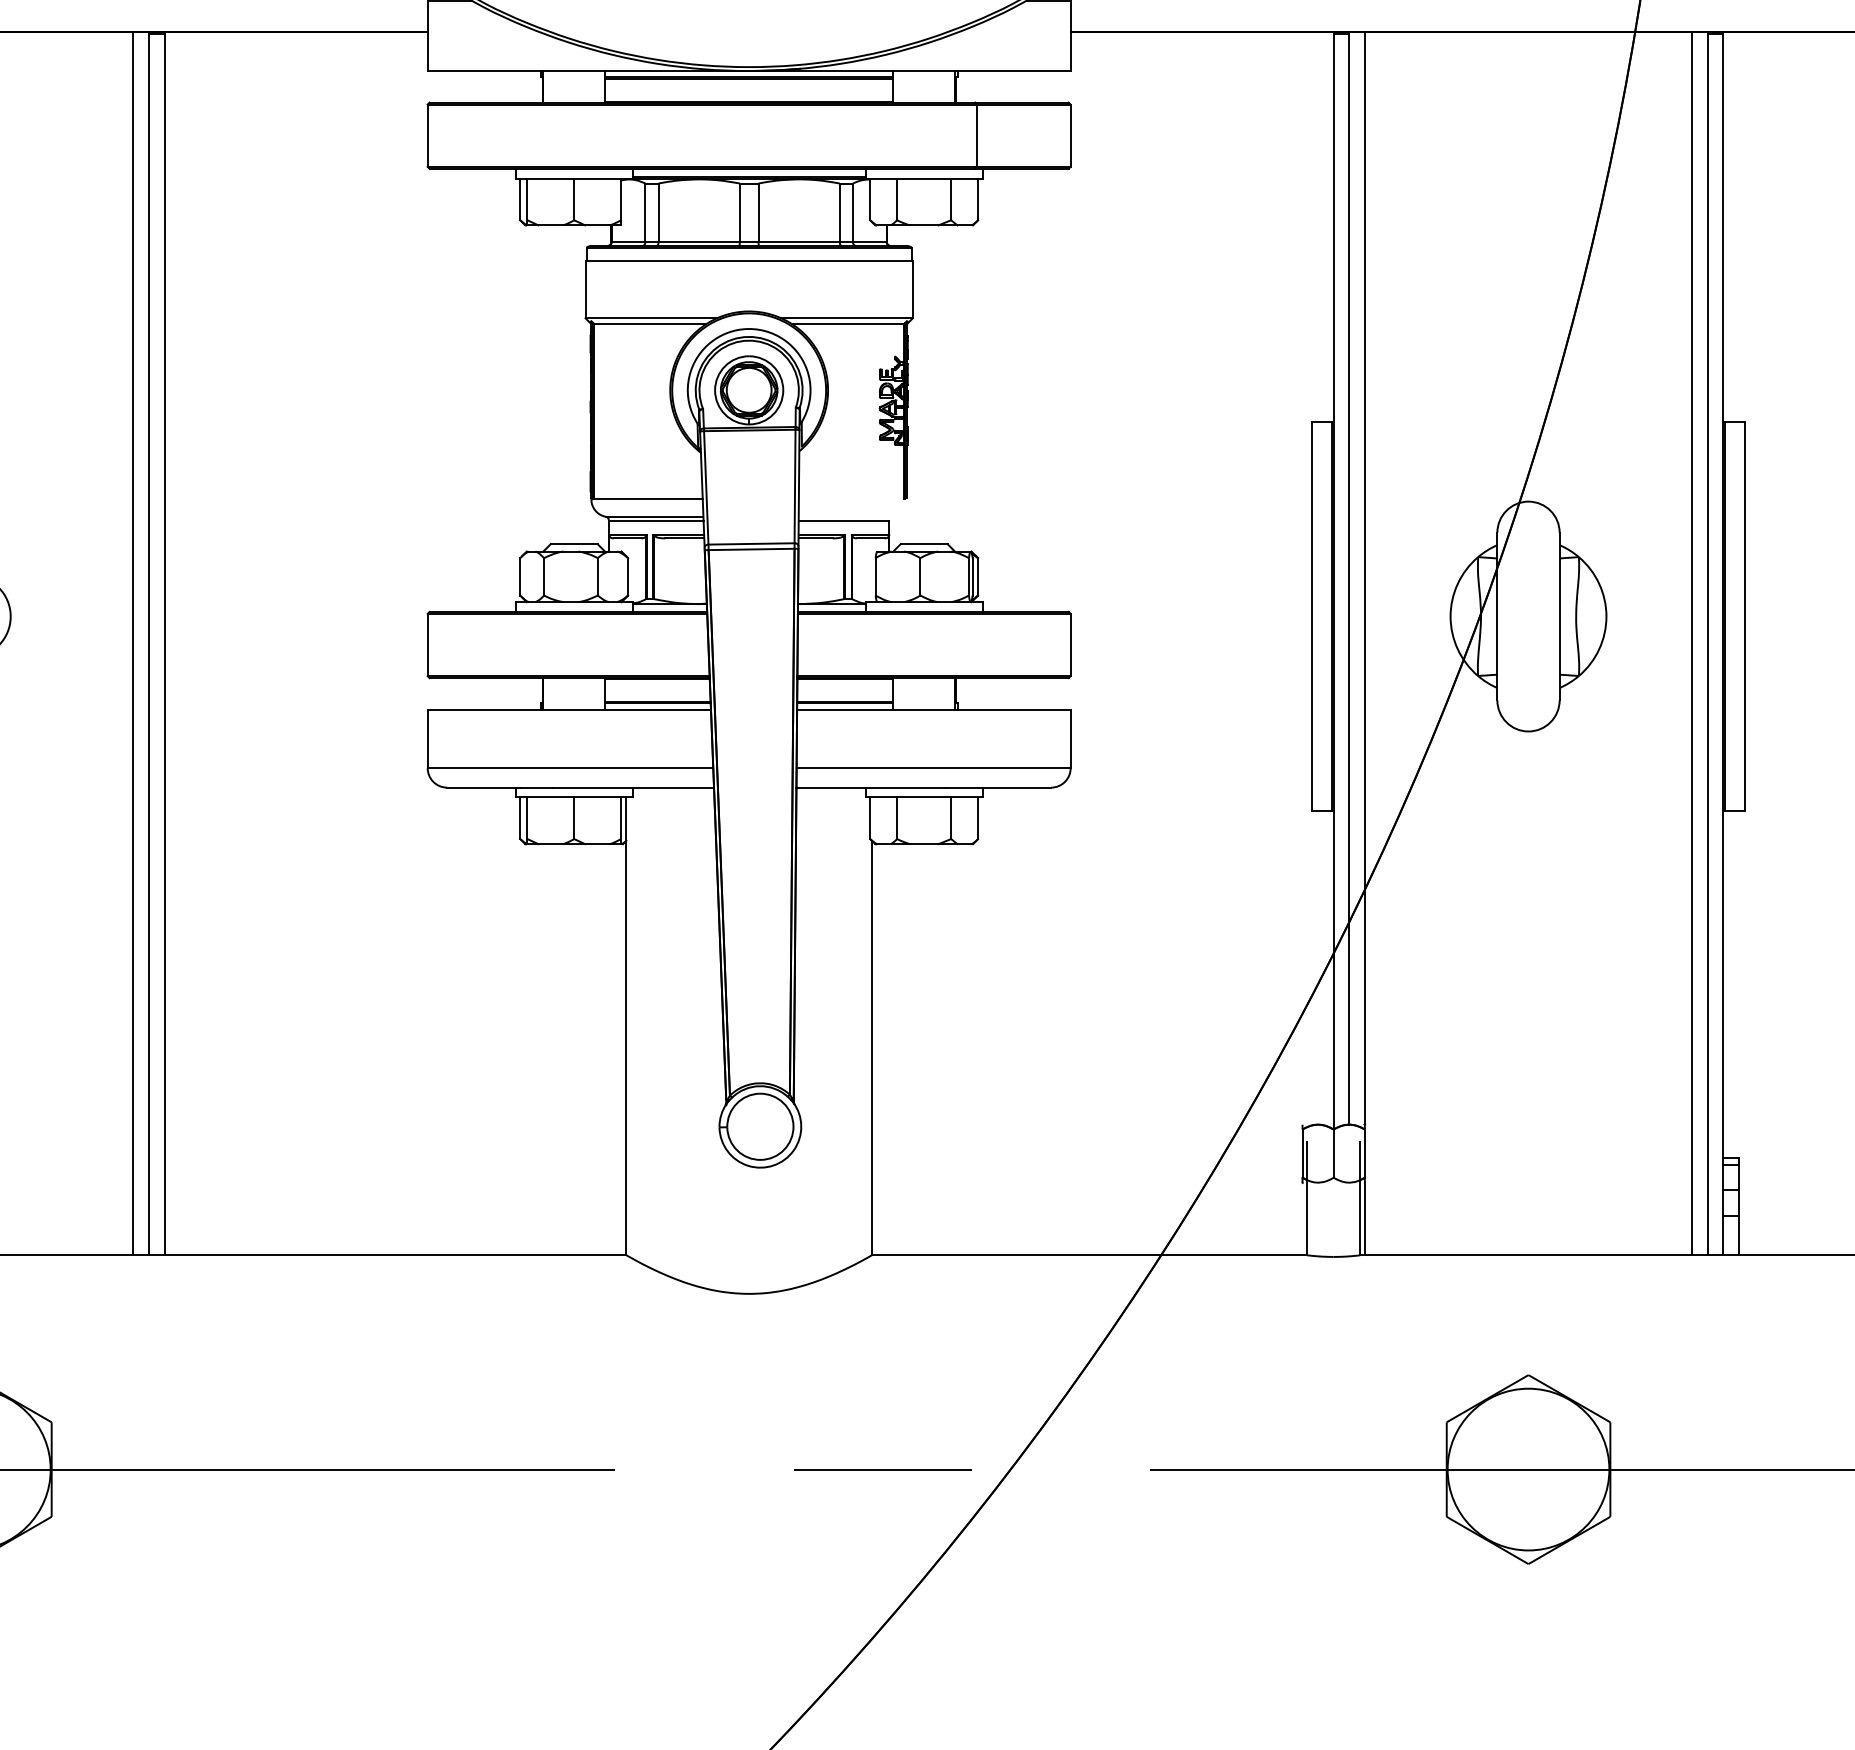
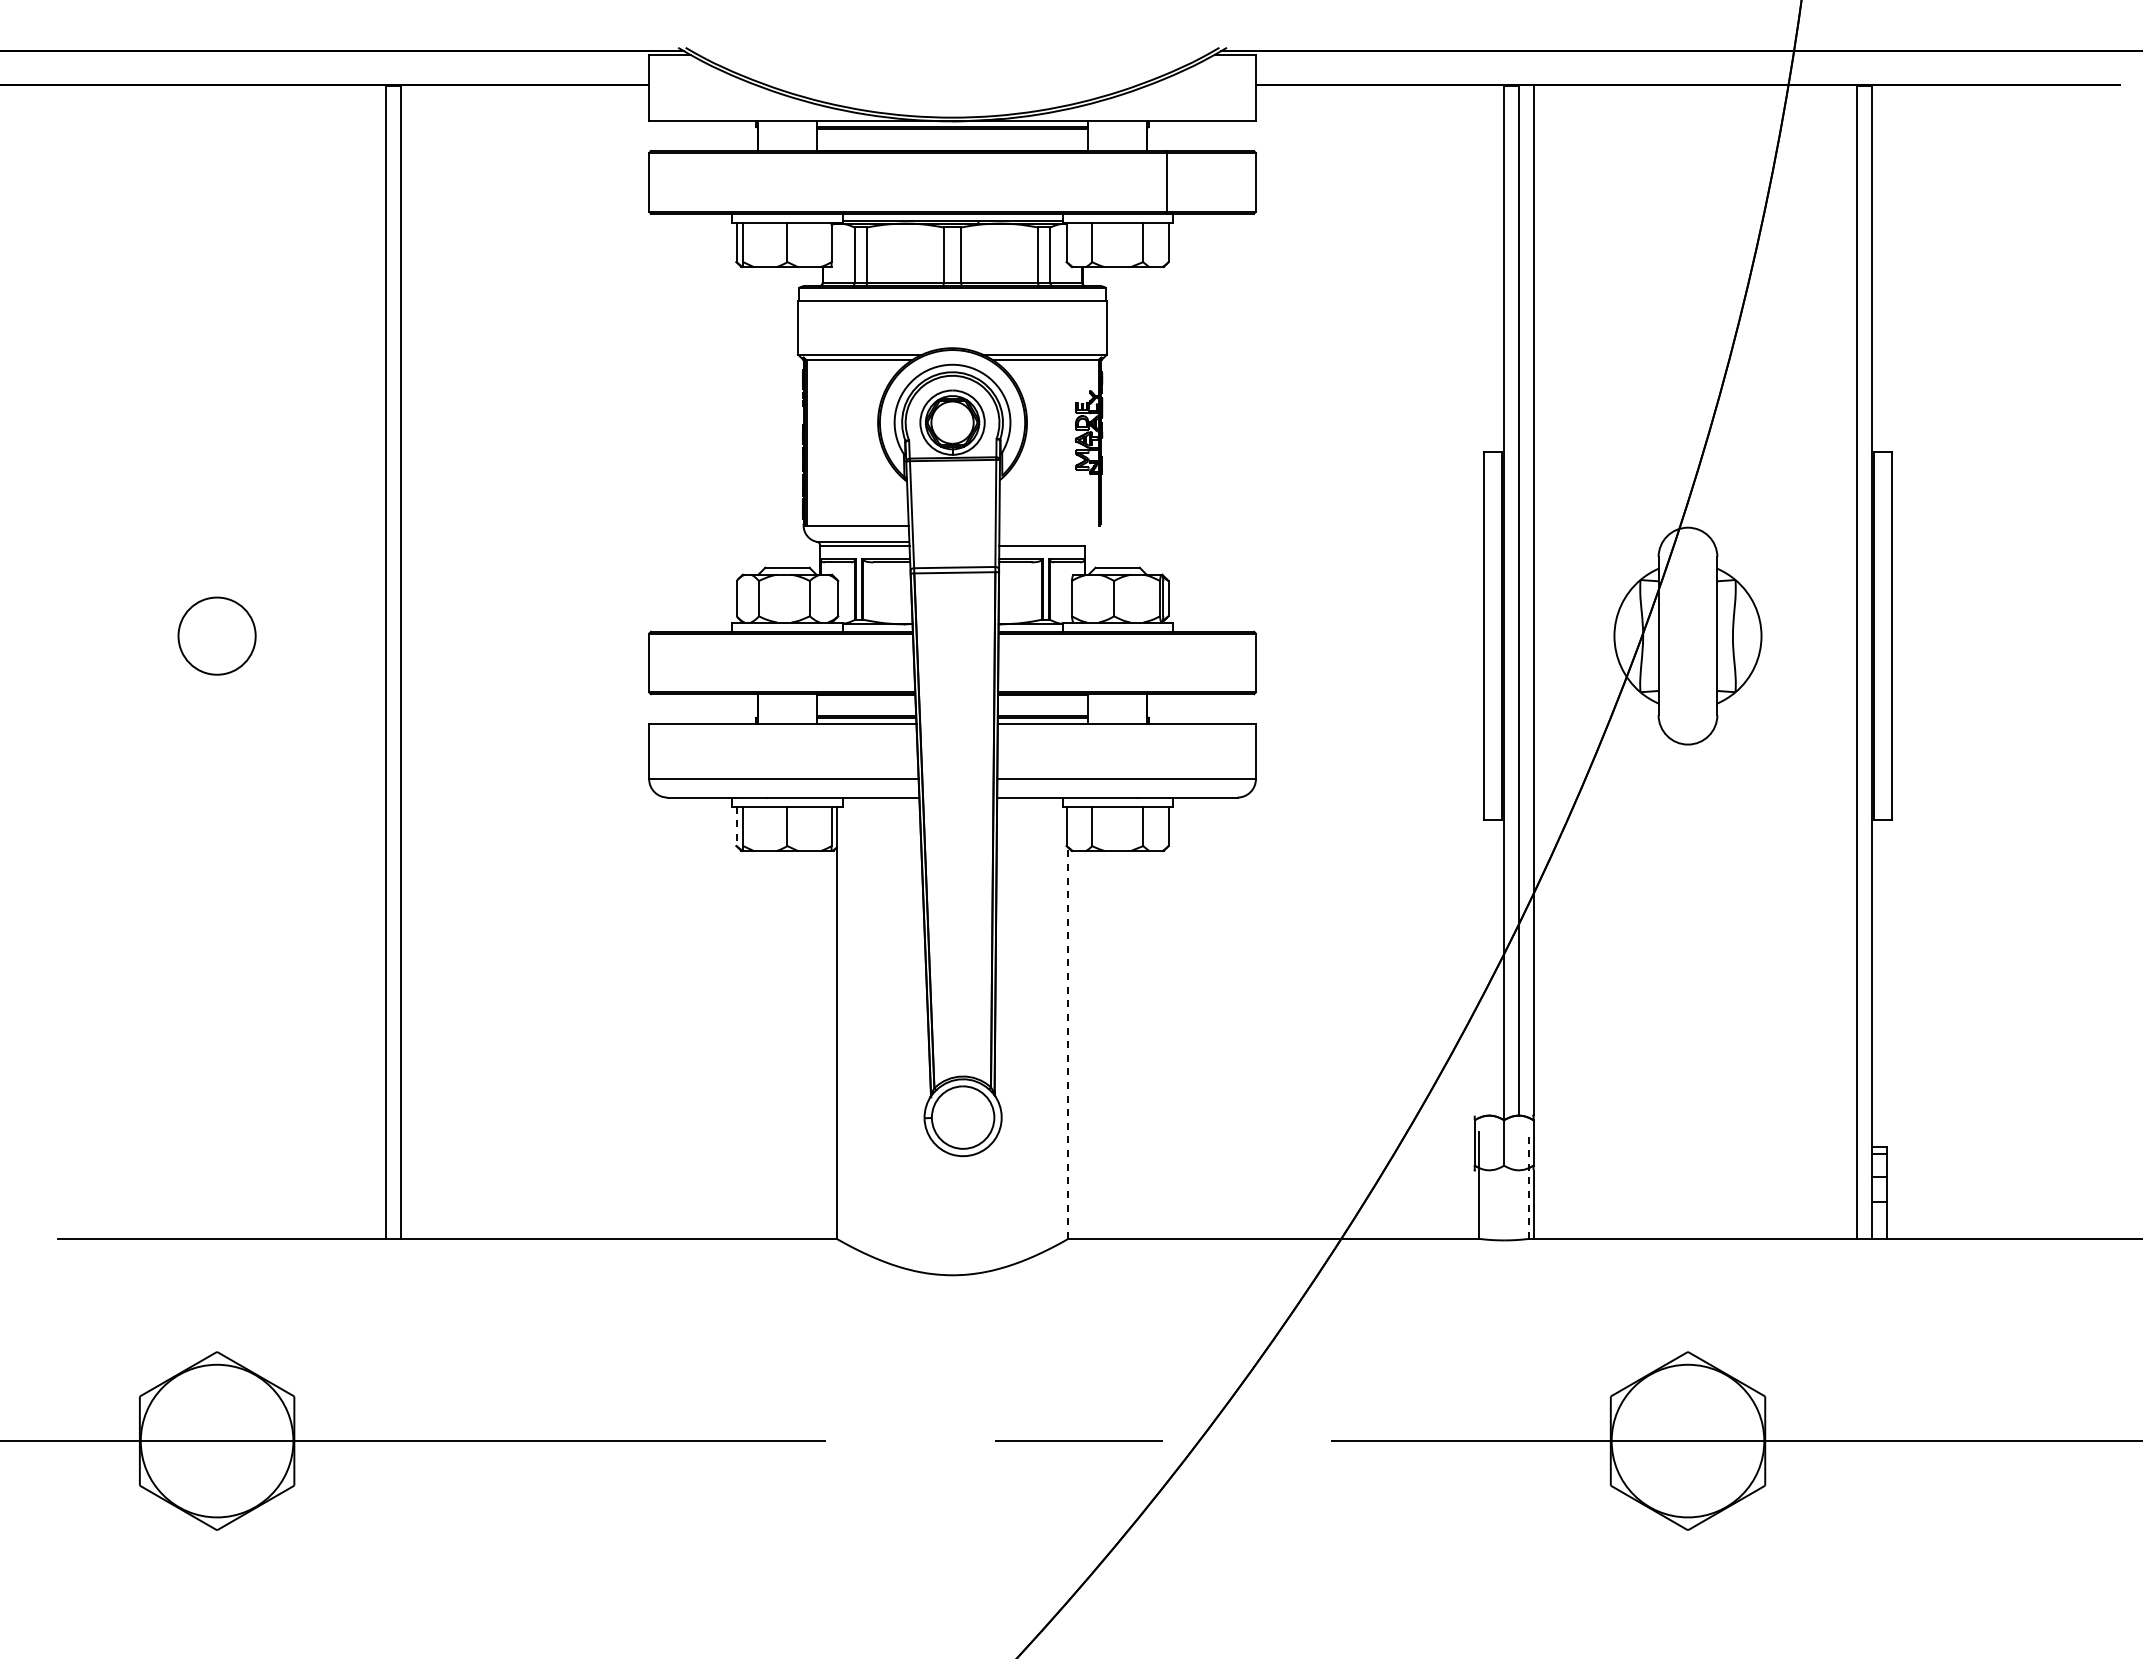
line: (133, 643) -> (371, 661), removed
line: (1692, 643) -> (1842, 661), removed
line: (520, 818) -> (736, 826), solid -> dashed
line: (872, 1048) -> (1068, 1043), solid -> dashed
line: (1360, 1198) -> (1529, 1185), solid -> dashed

